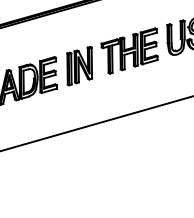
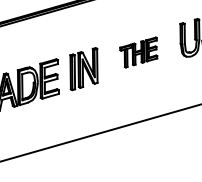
part: (129, 50) -> (138, 51), size x0.6

